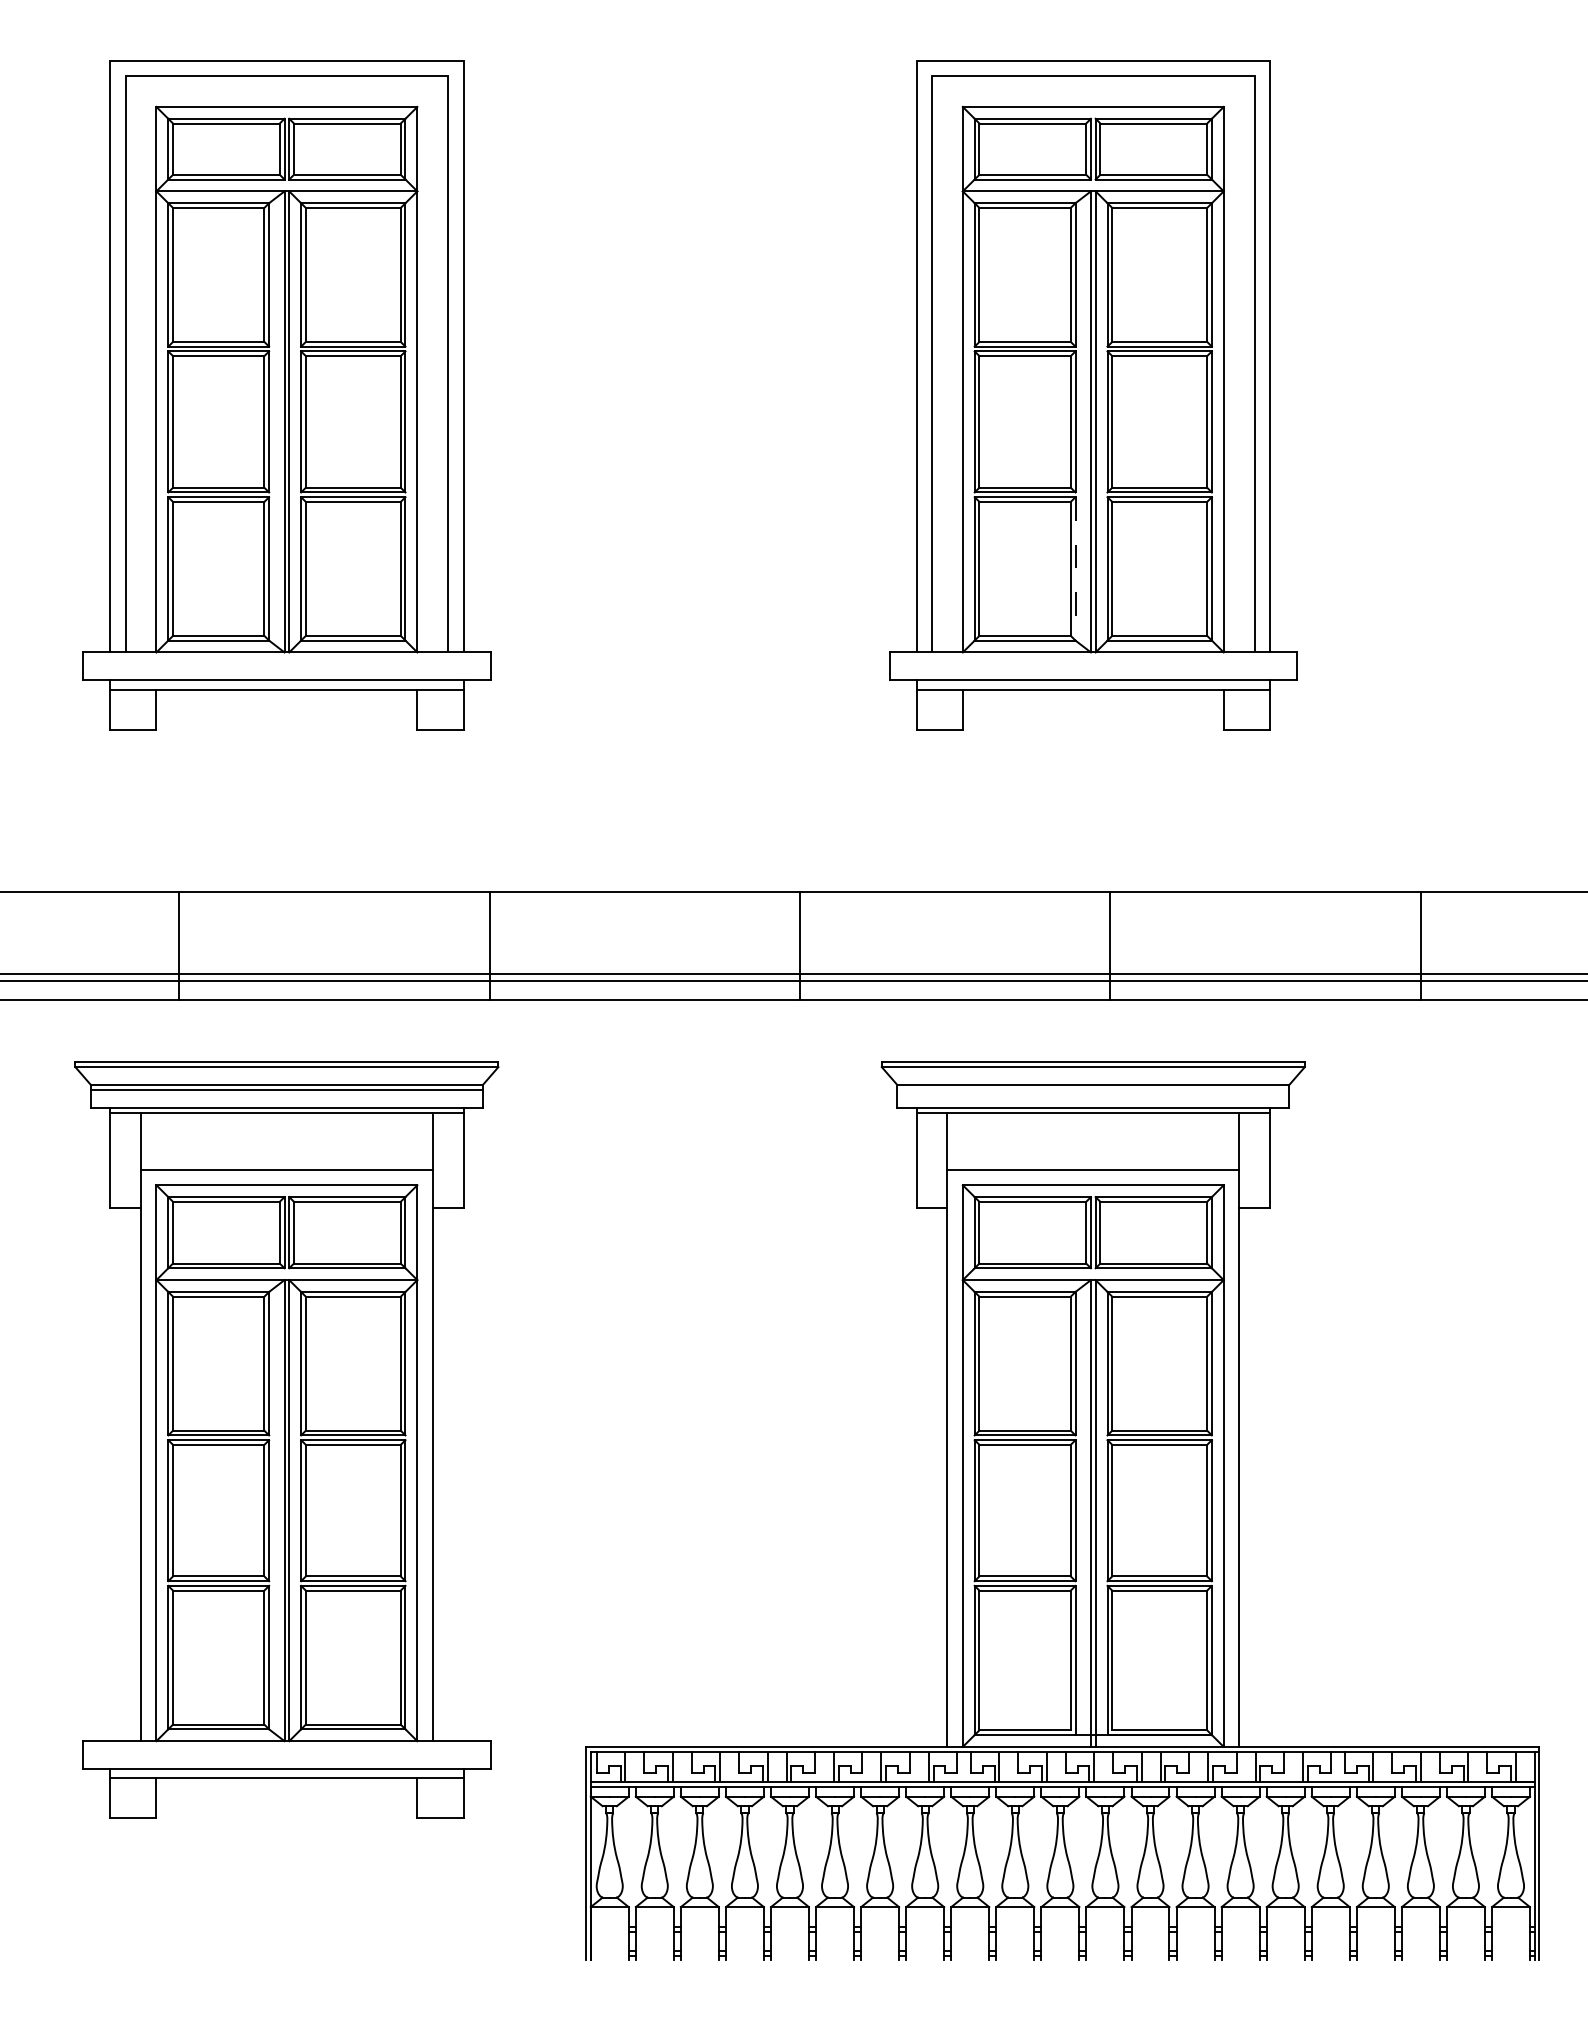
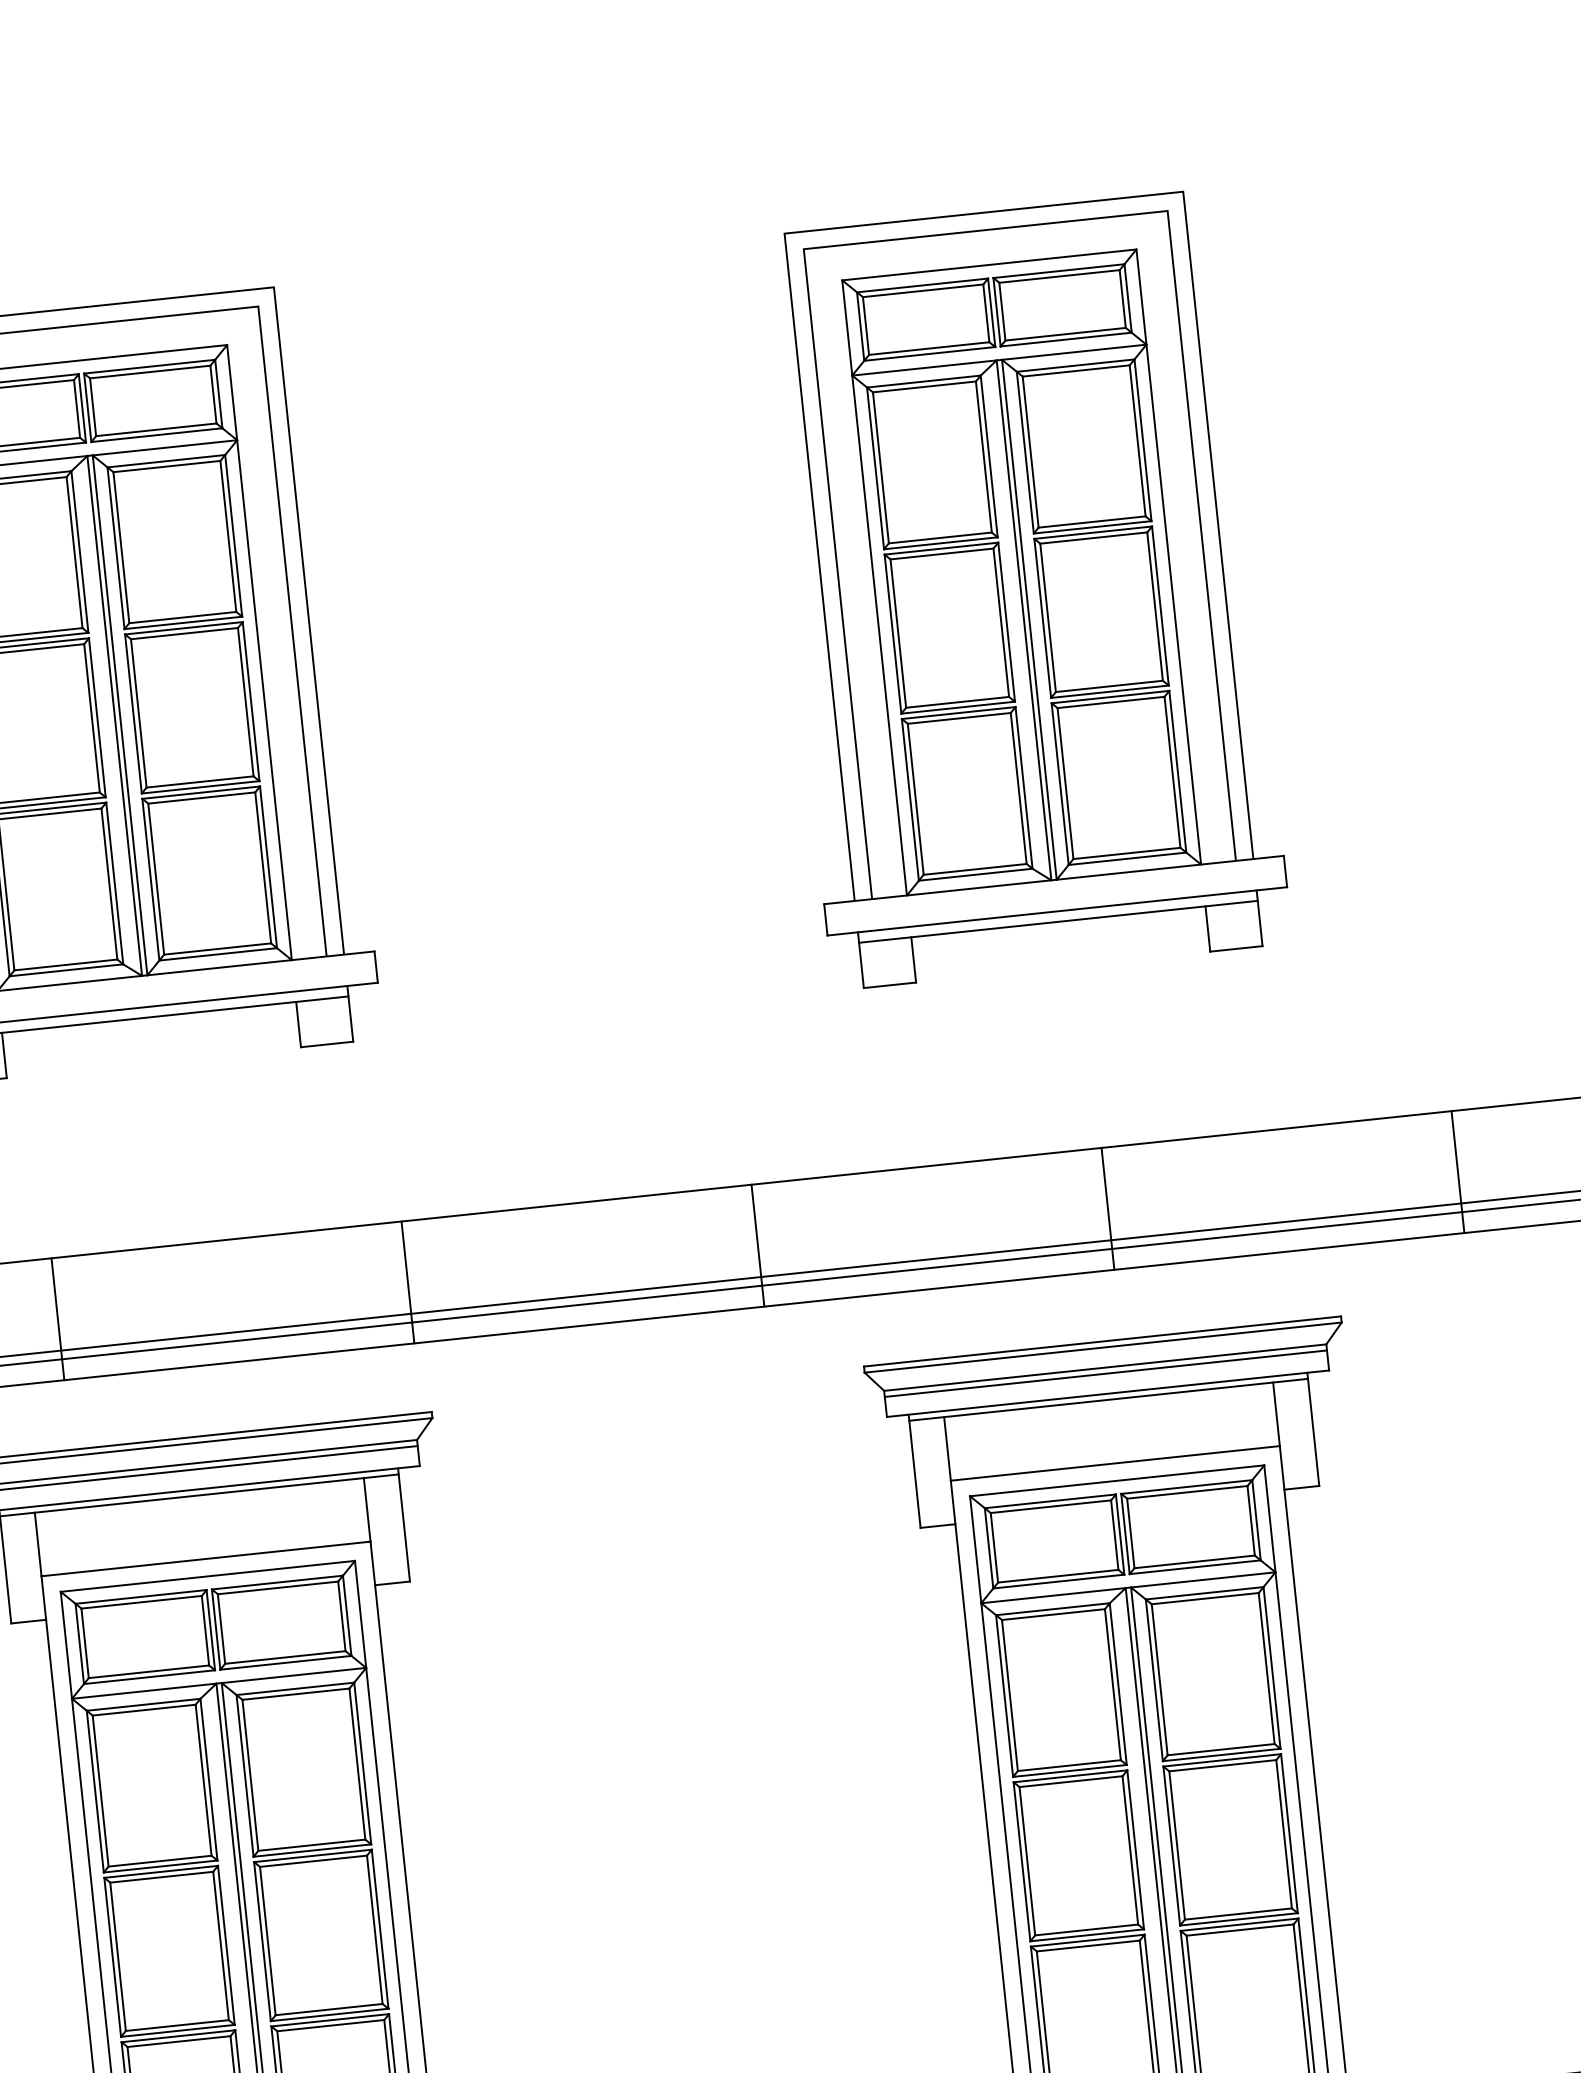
line: (1075, 568) -> (1023, 787), dashed -> solid
line: (1093, 1090) -> (1106, 1373), added

